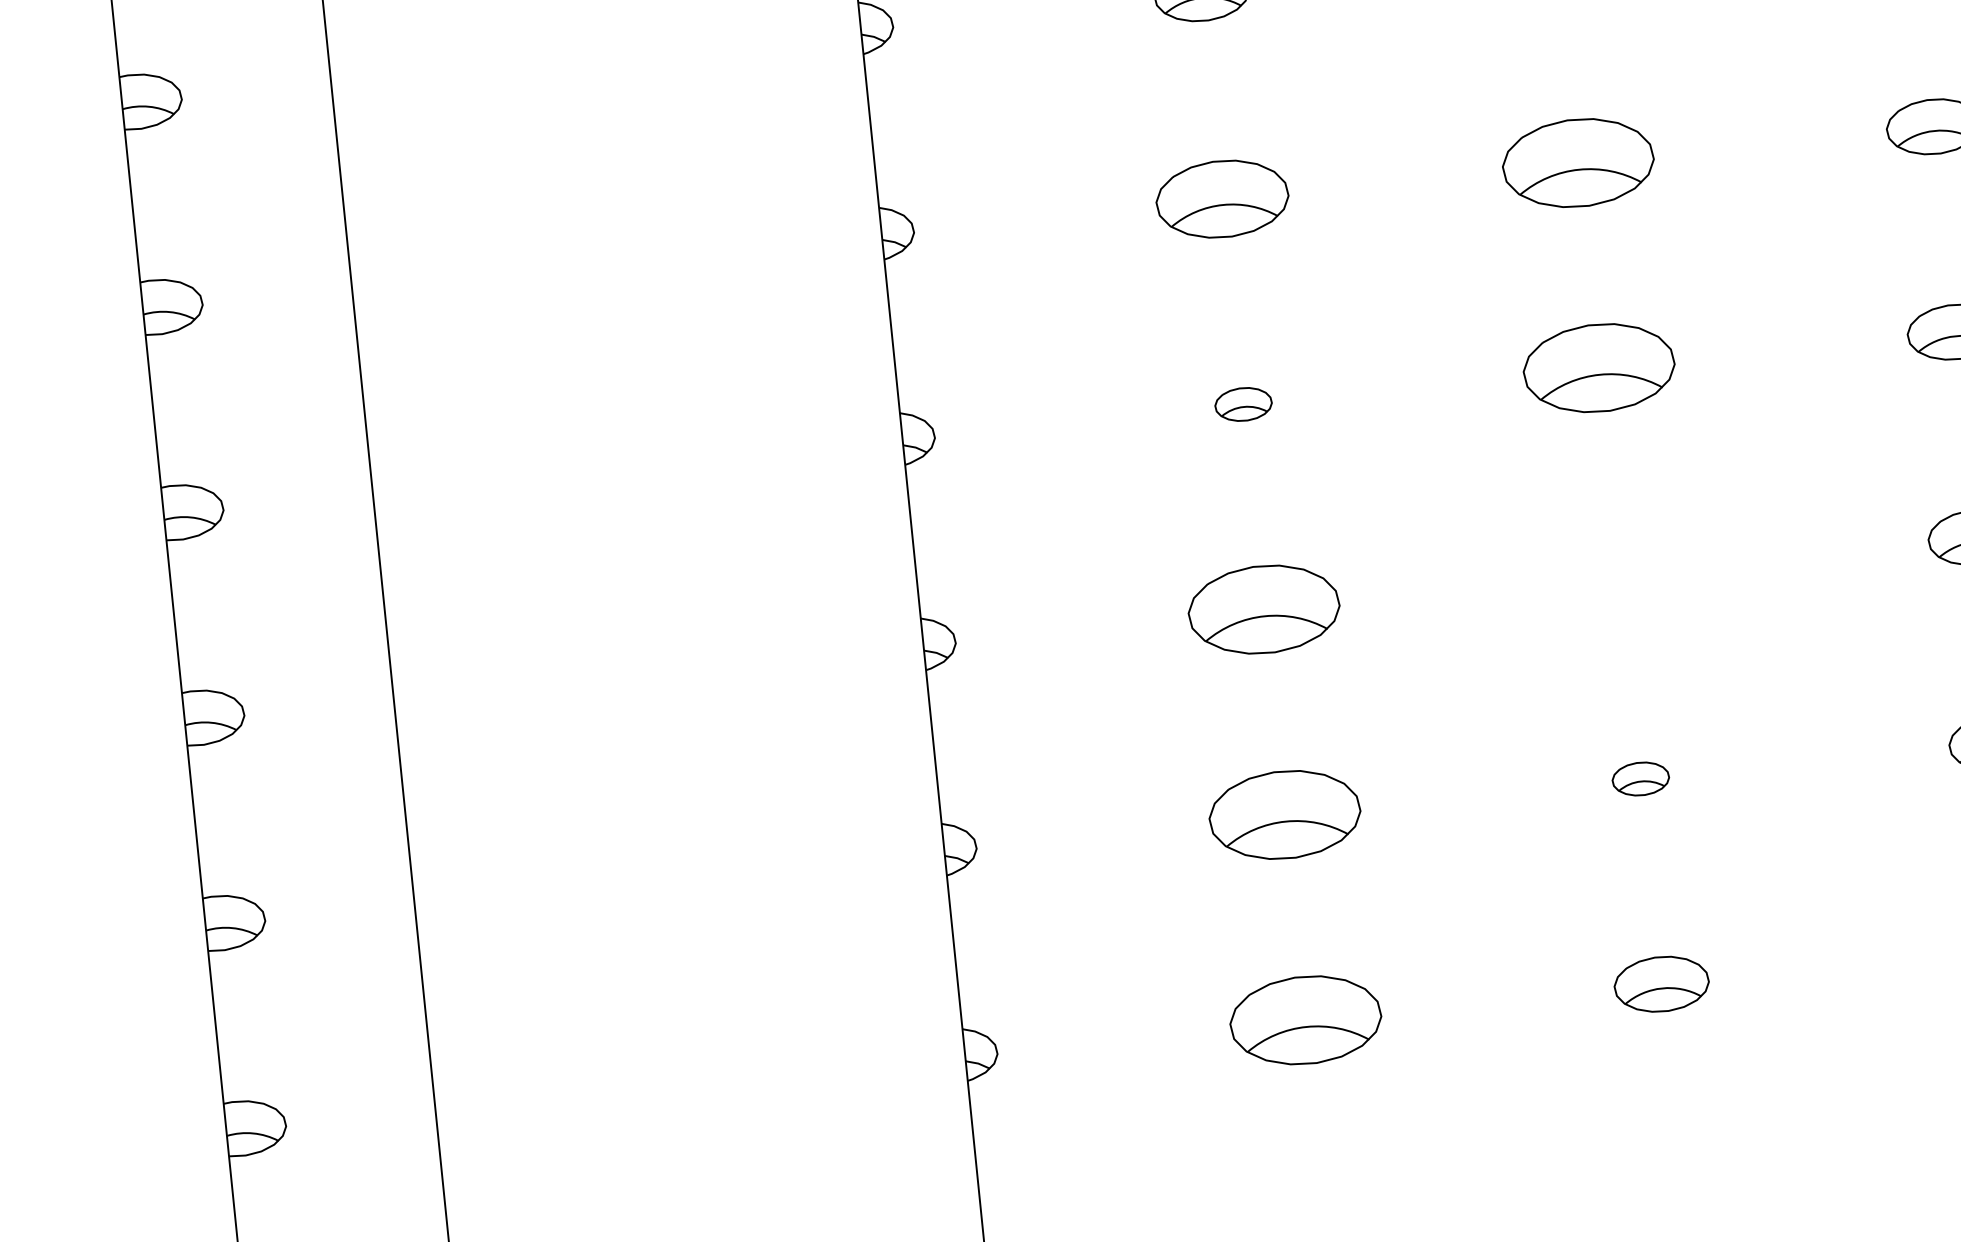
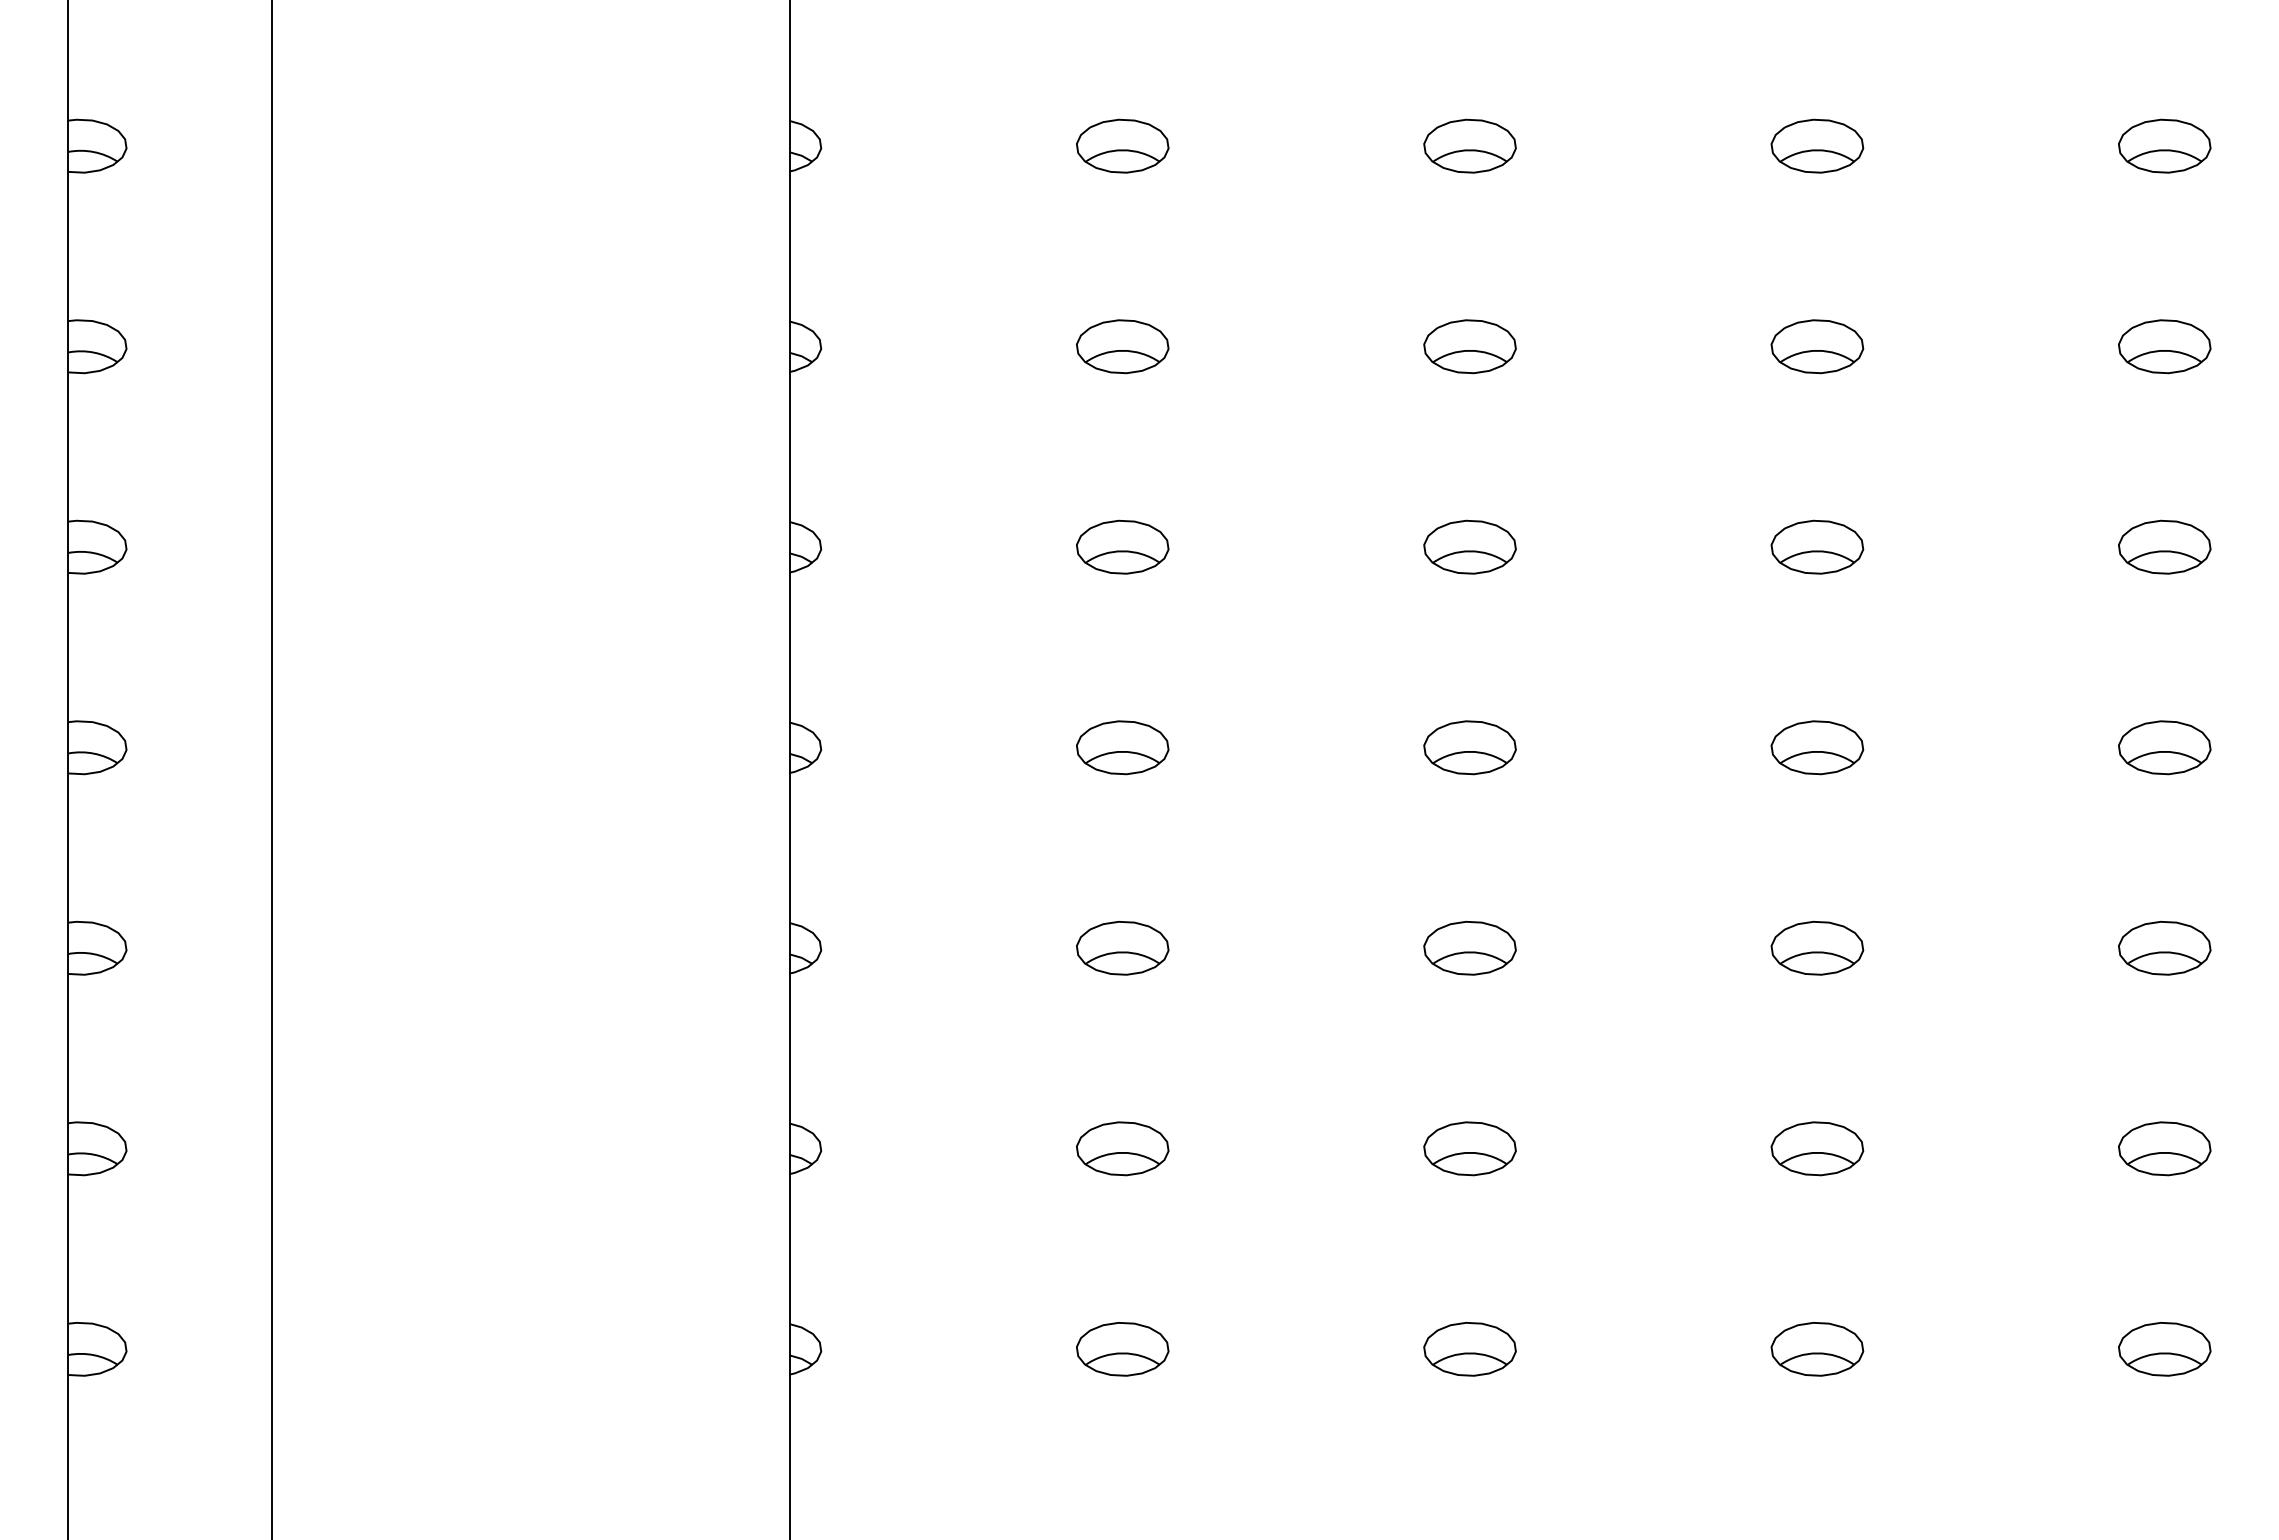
part: (1577, 162) -> (1469, 546), size x0.62
part: (1222, 198) -> (1122, 546), size x0.71
part: (1598, 368) -> (1469, 747), size x0.62
part: (1243, 404) -> (1122, 747), size x1.67
part: (1619, 572) -> (1469, 947), added
part: (1264, 609) -> (1122, 948), size x0.62
part: (1640, 778) -> (1469, 1148), size x1.67
part: (1284, 814) -> (1122, 1148), size x0.62
part: (1305, 1020) -> (1122, 1349), size x0.62

